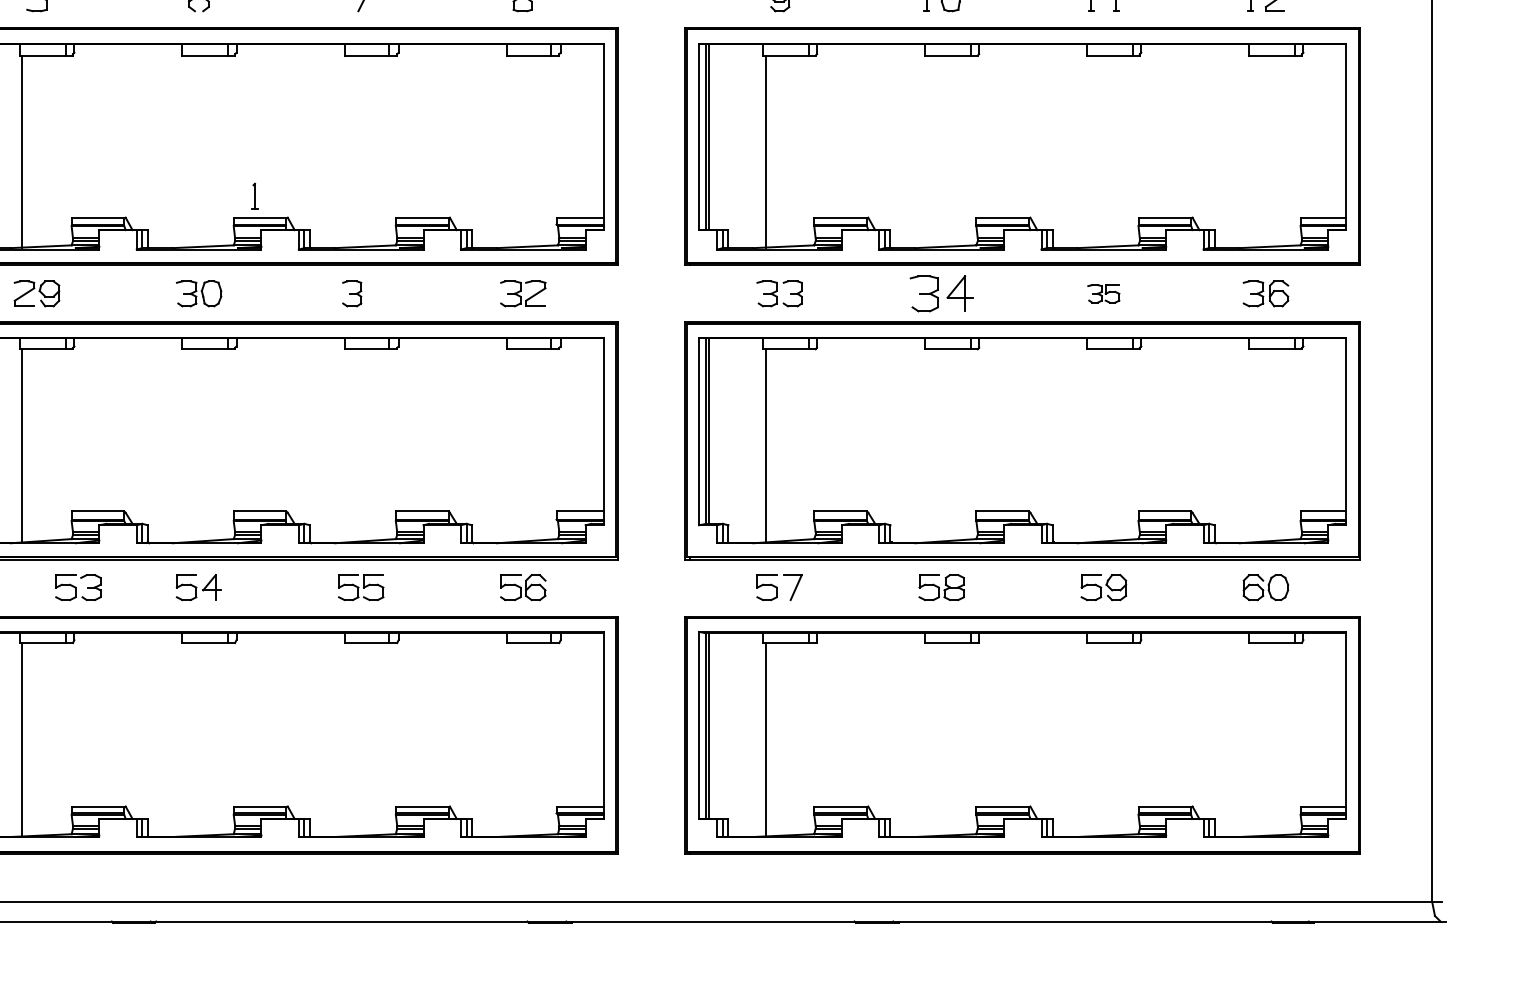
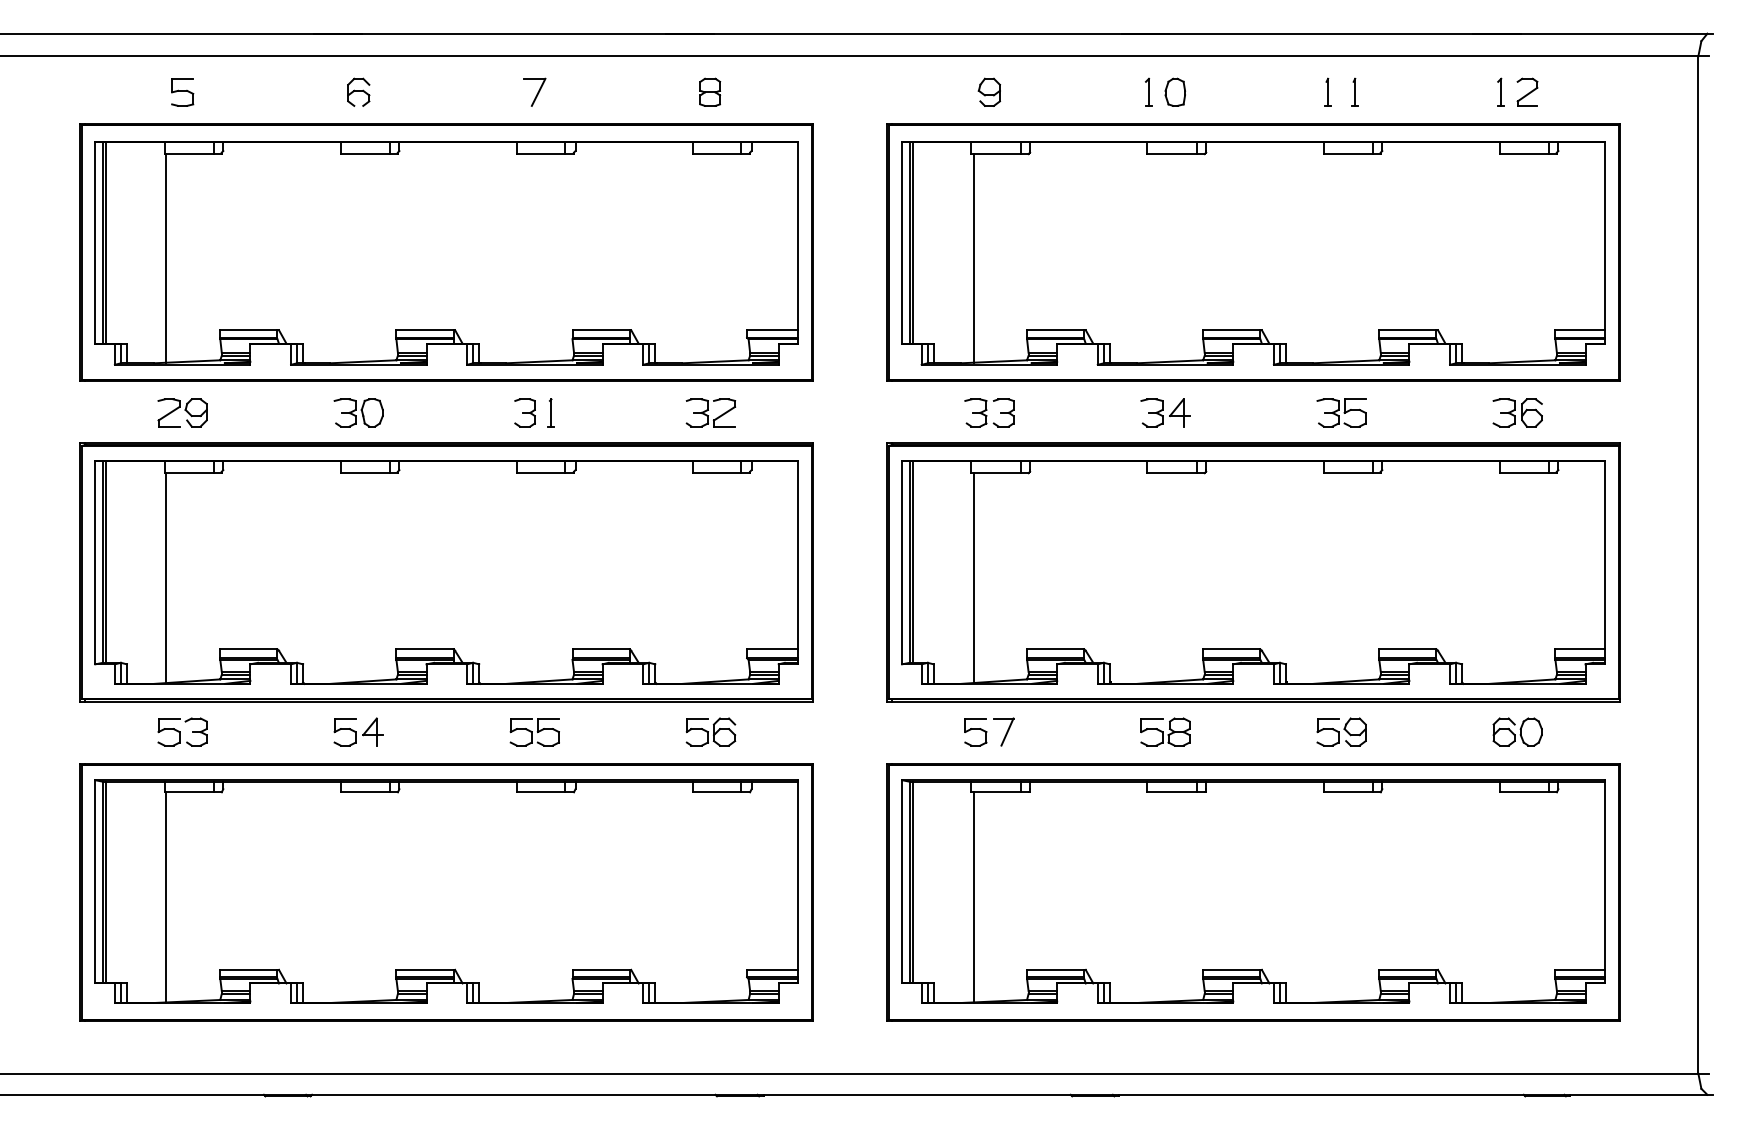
part: (254, 195) -> (550, 412), moved
part: (941, 293) -> (1165, 412), size x0.71
part: (1103, 293) -> (1341, 412), size x1.43
part: (78, 587) -> (182, 731), moved

